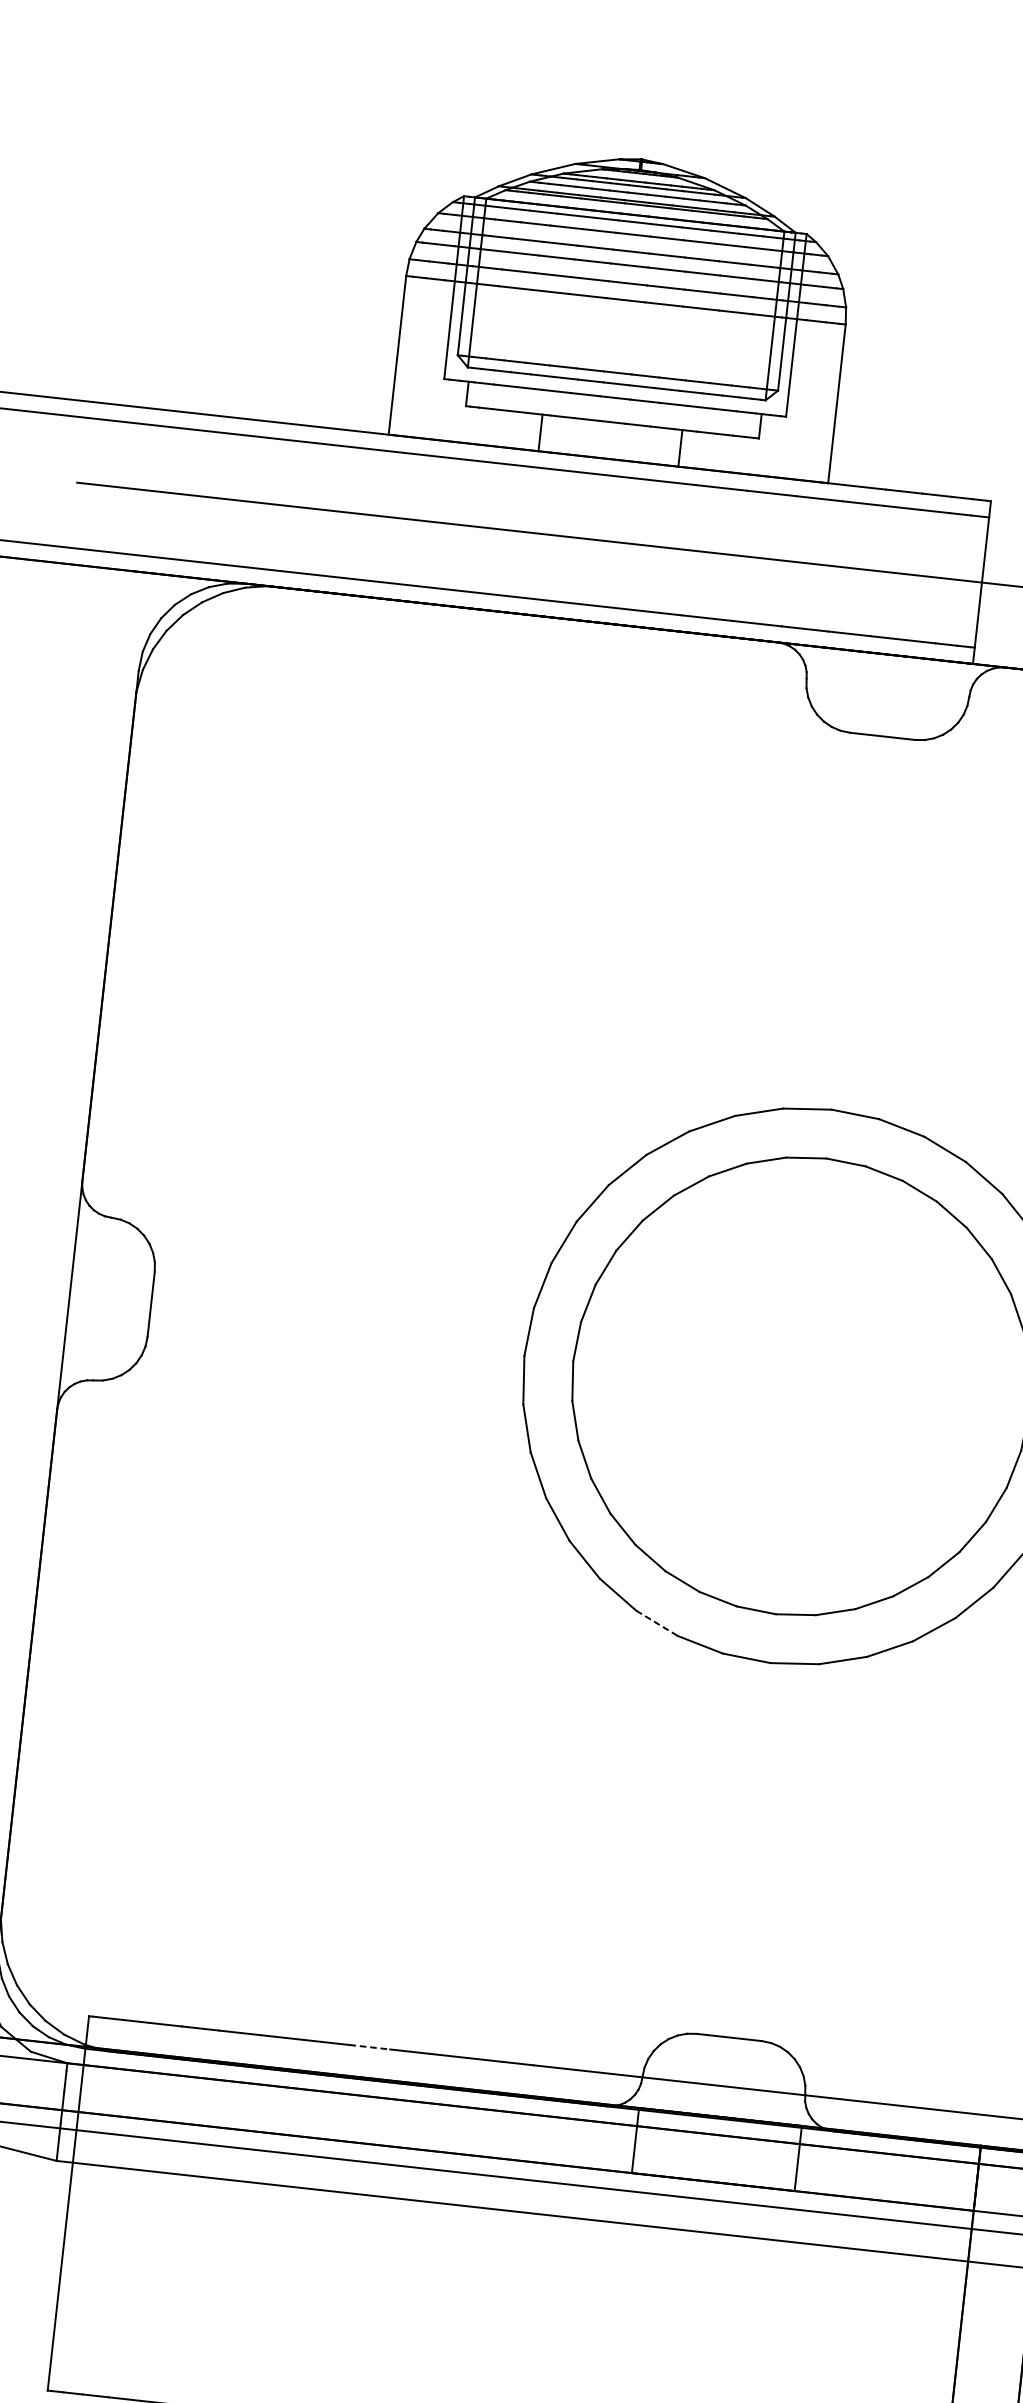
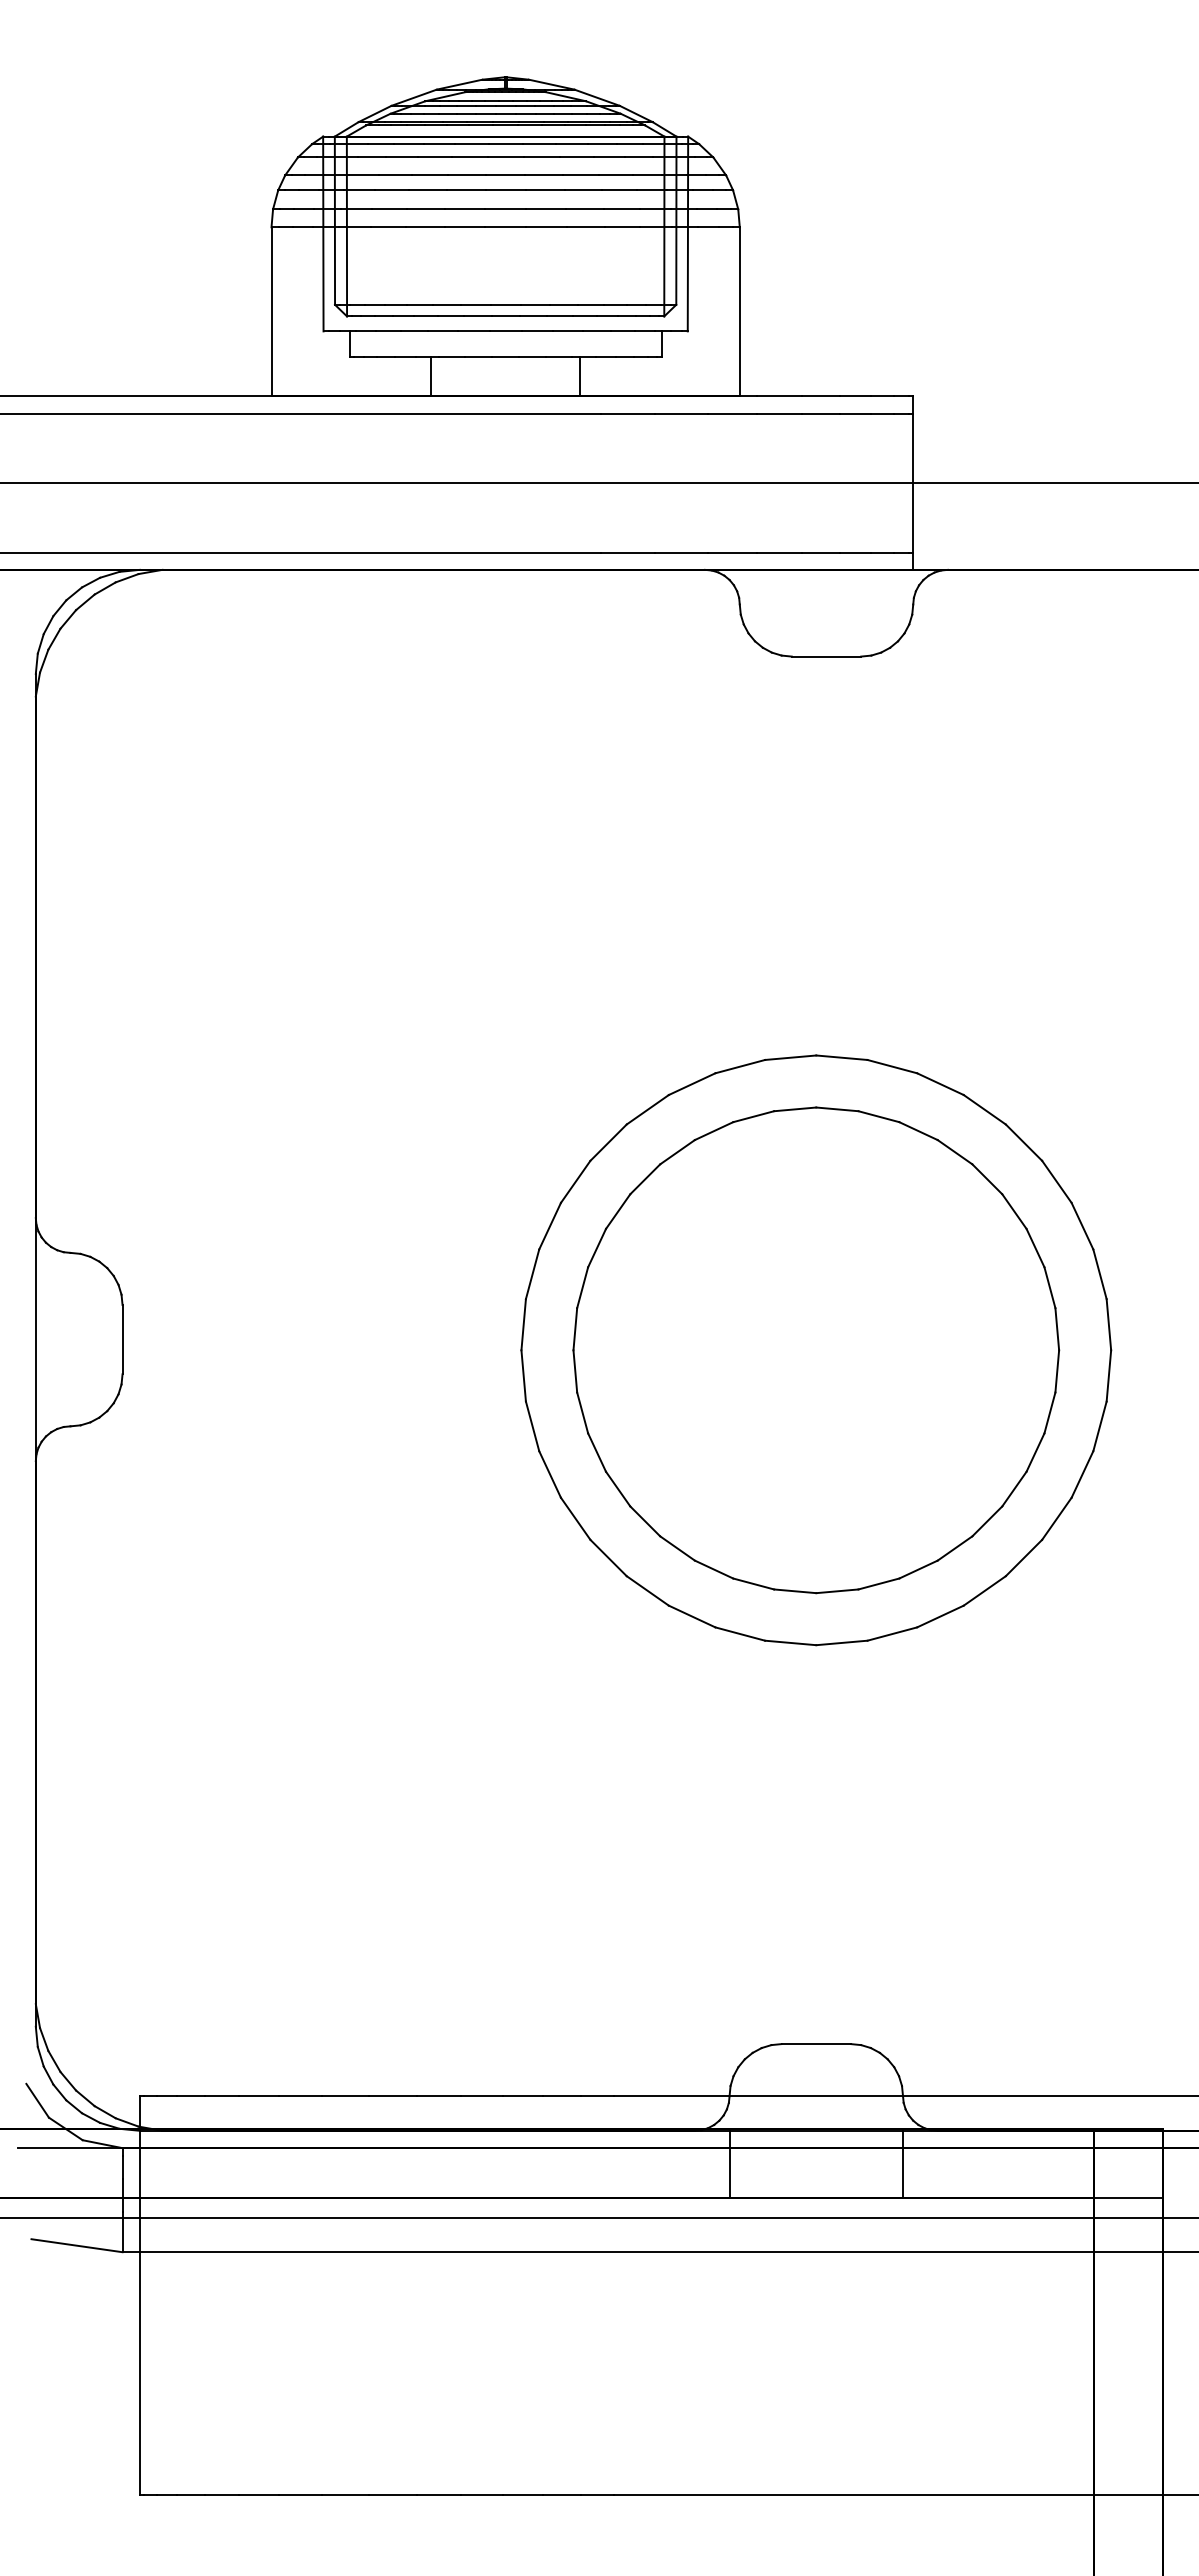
line: (657, 1623) -> (692, 1616), dashed -> solid
line: (370, 2047) -> (439, 2096), dashed -> solid

